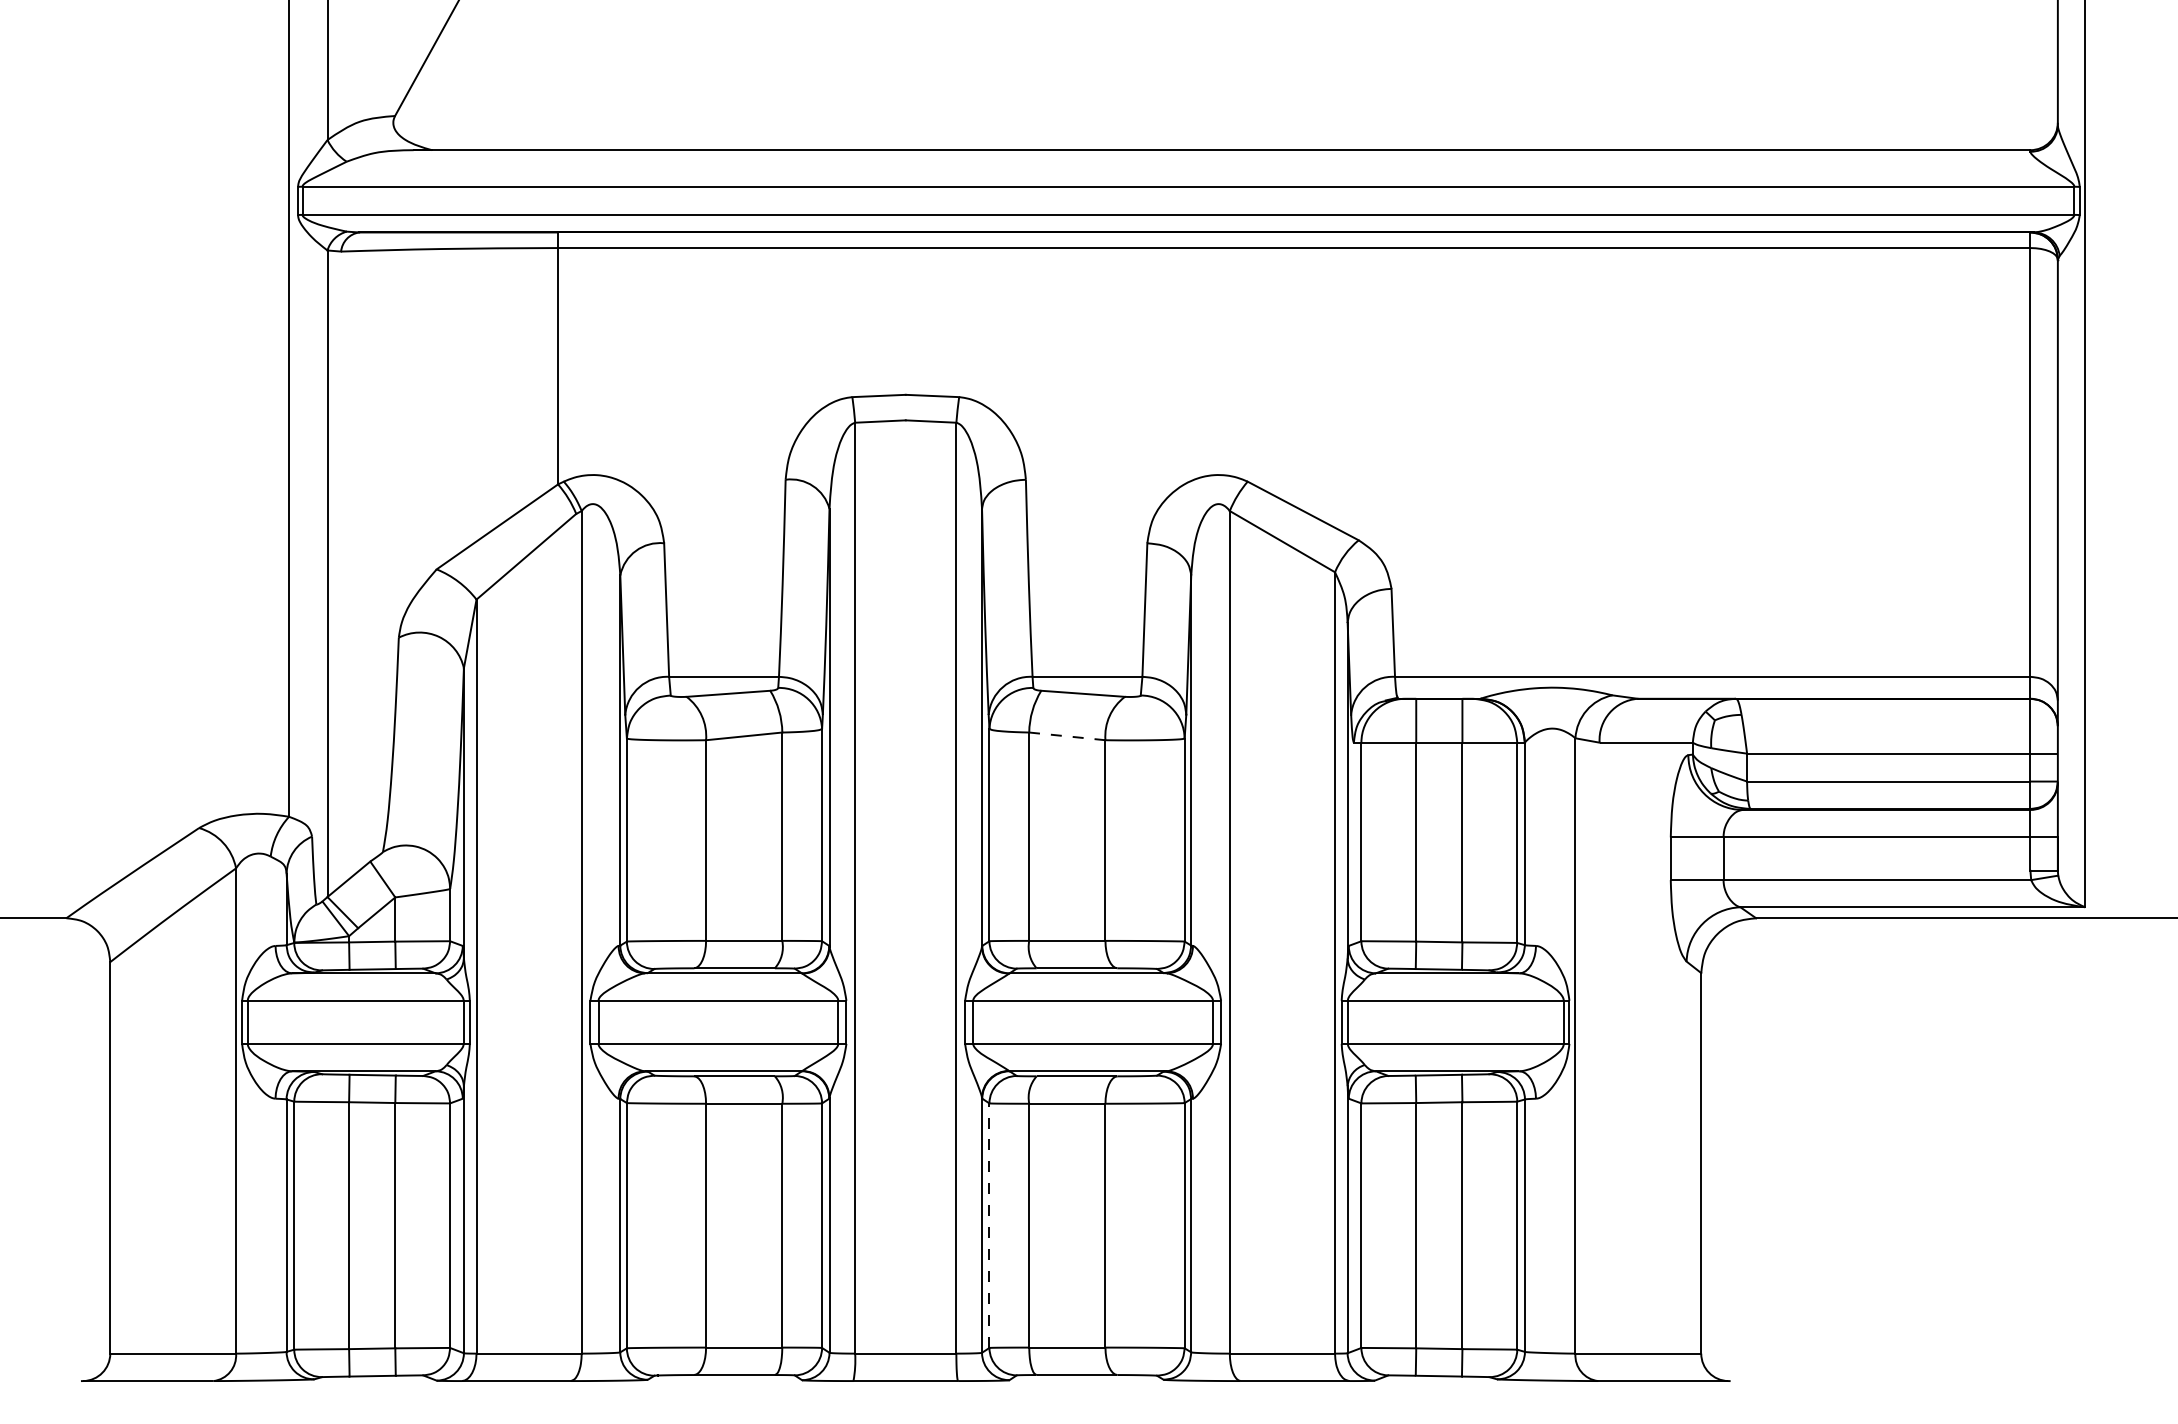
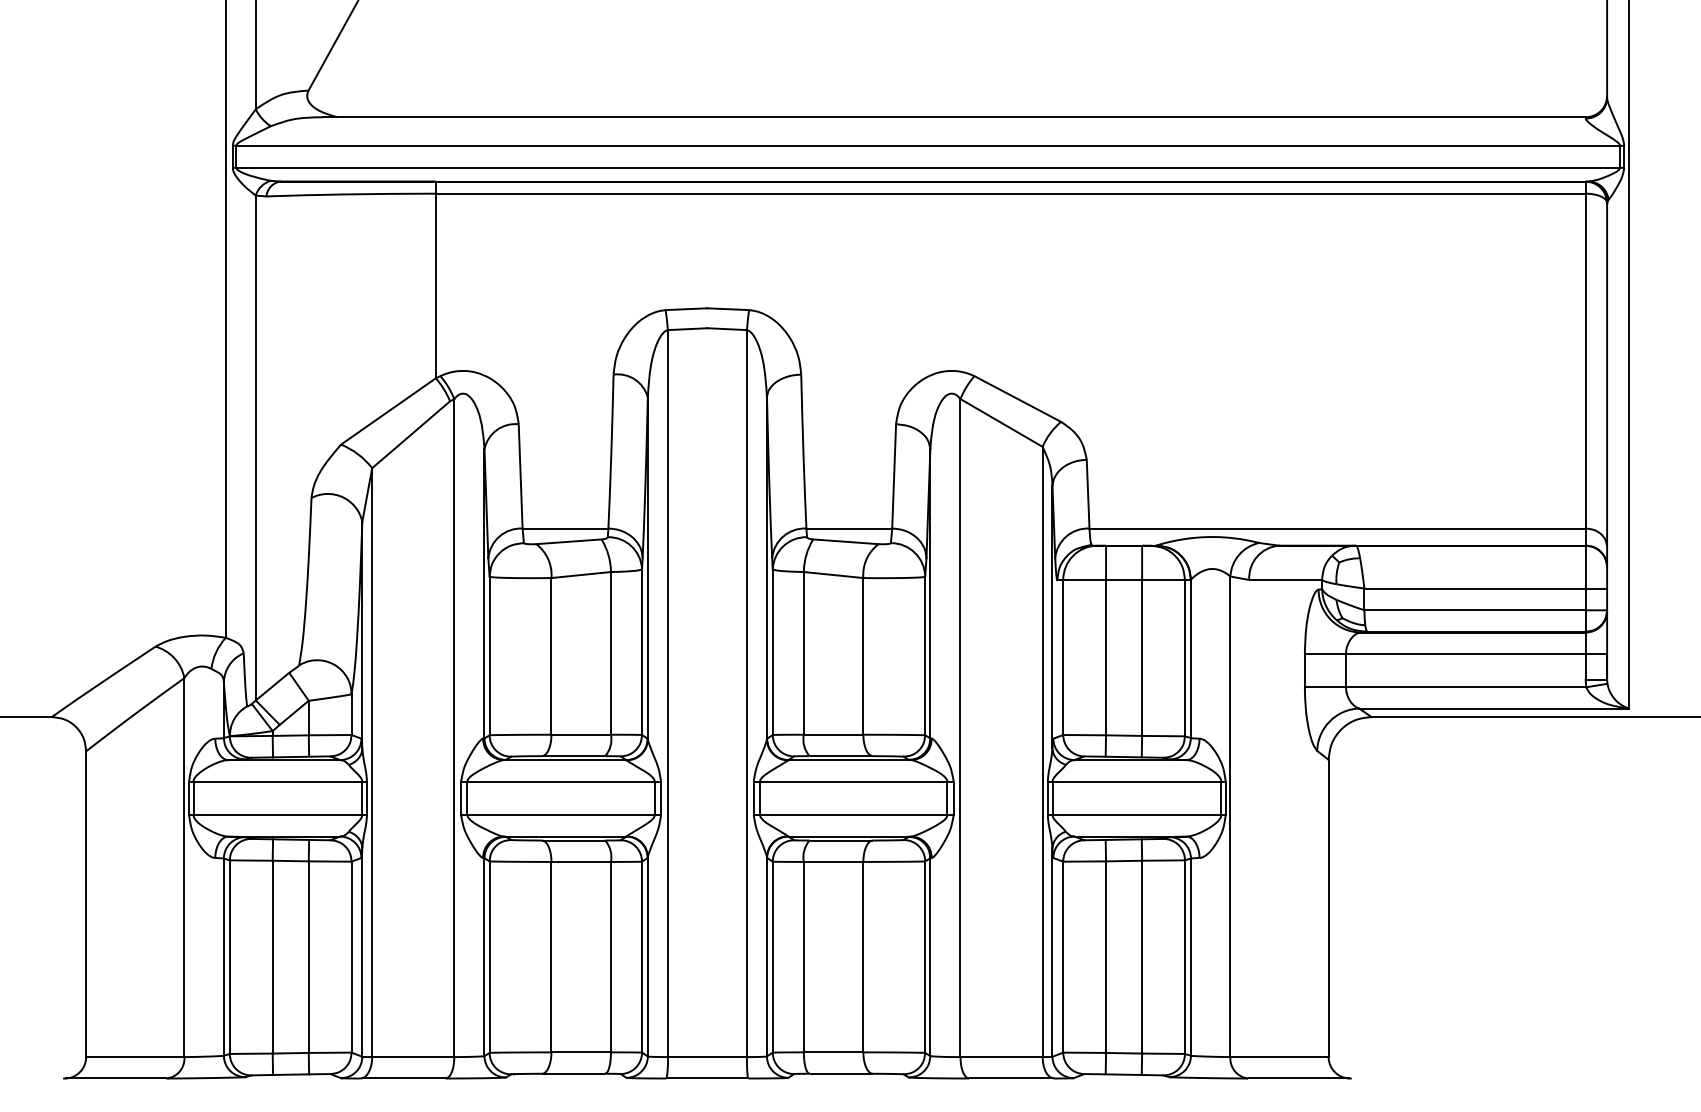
line: (1067, 736) -> (833, 575), dashed -> solid
line: (989, 1224) -> (772, 956), dashed -> solid

